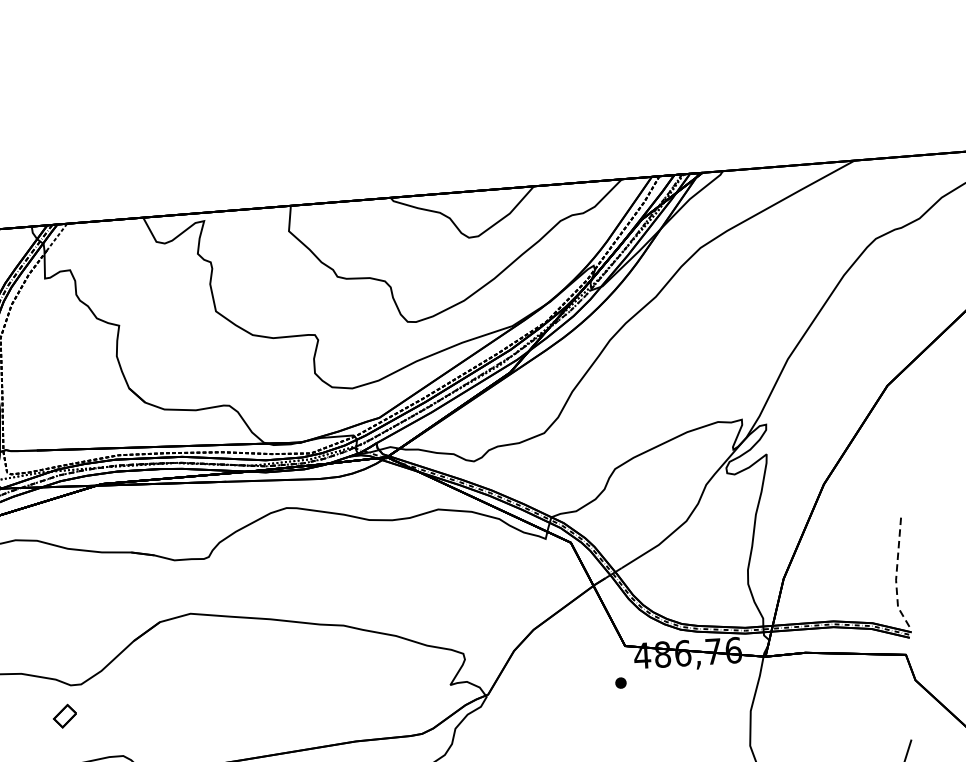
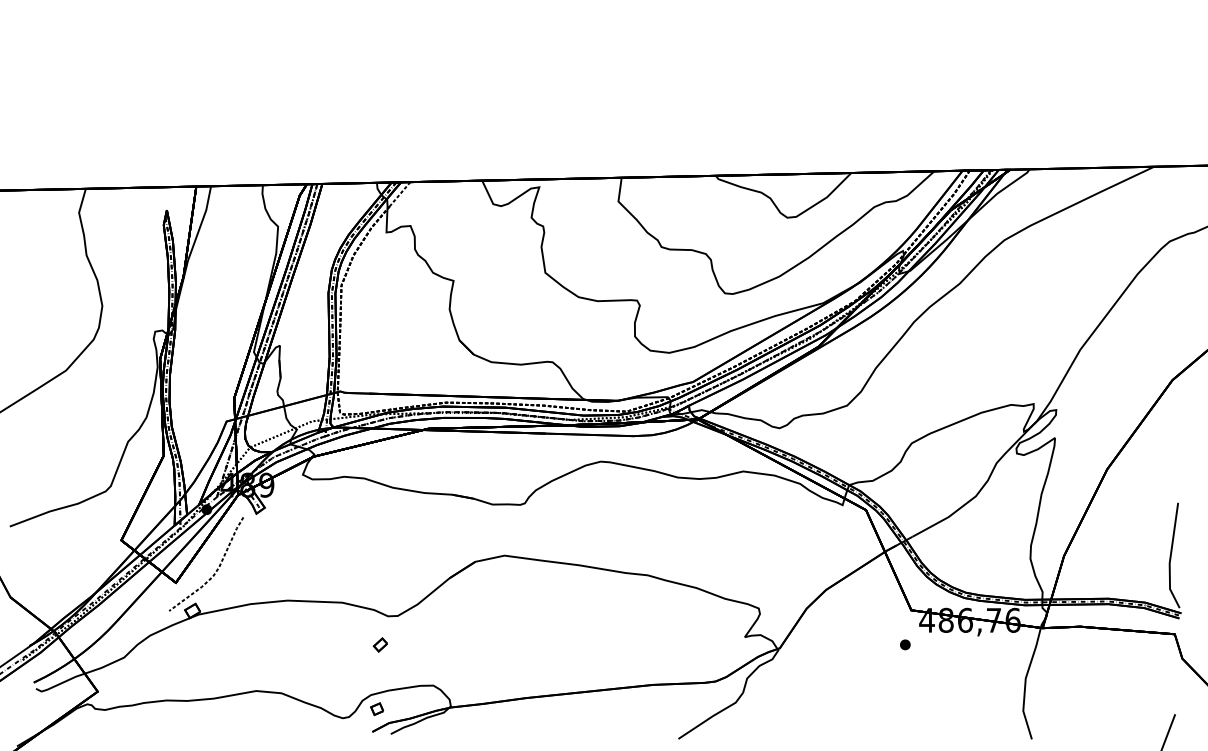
line: (896, 573) -> (1170, 557), dashed -> solid
part: (63, 715) -> (379, 644), size x0.62

